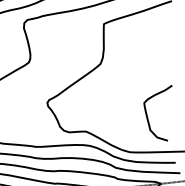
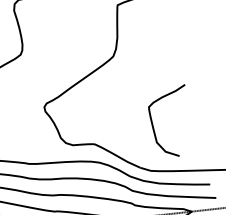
curve: (148, 117) -> (154, 125), moved

